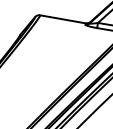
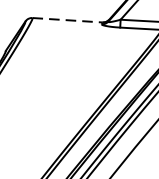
line: (63, 19) -> (68, 20), solid -> dashed

